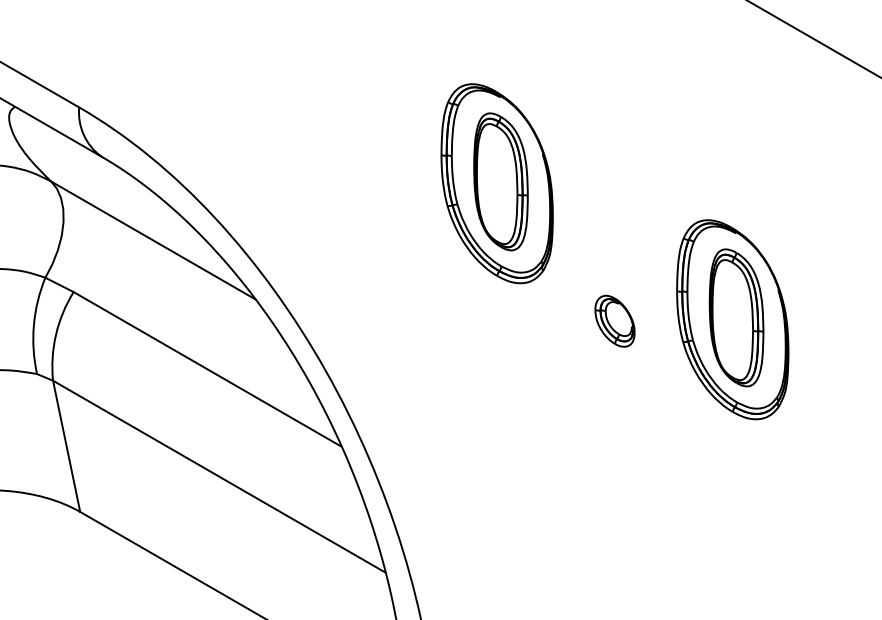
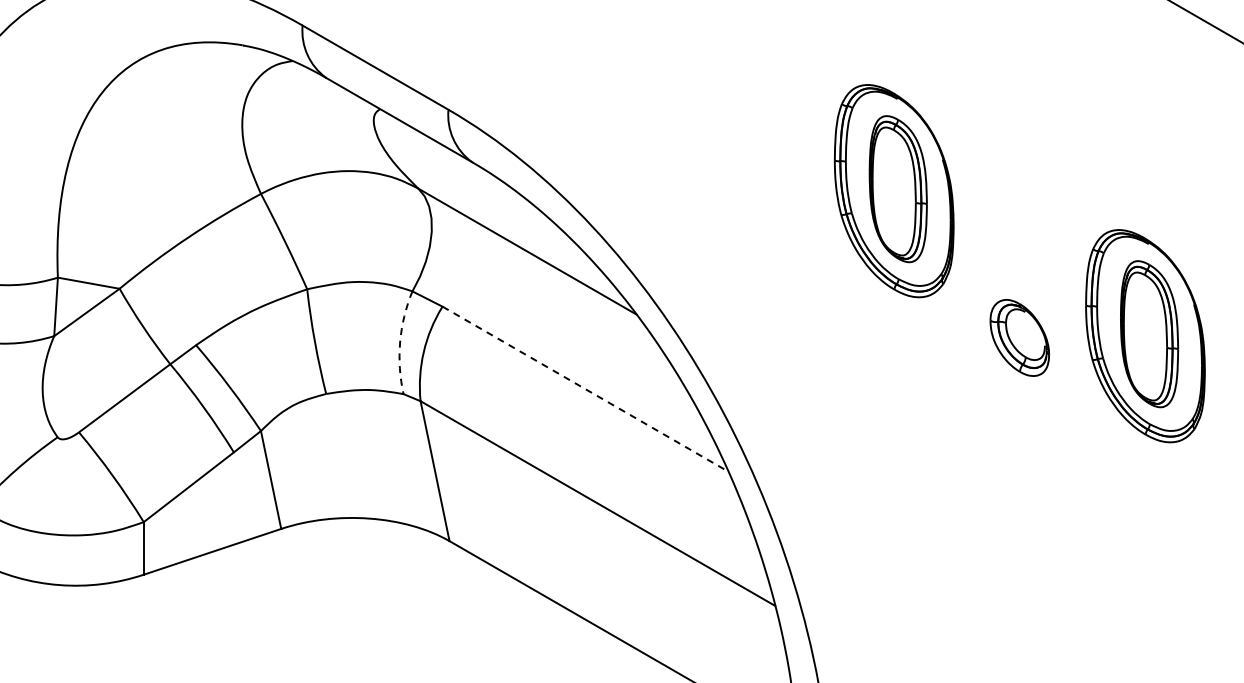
part: (614, 320) -> (1019, 337), size x1.4
arc: (34, 325) -> (400, 342), solid -> dashed
line: (208, 369) -> (586, 389), solid -> dashed

